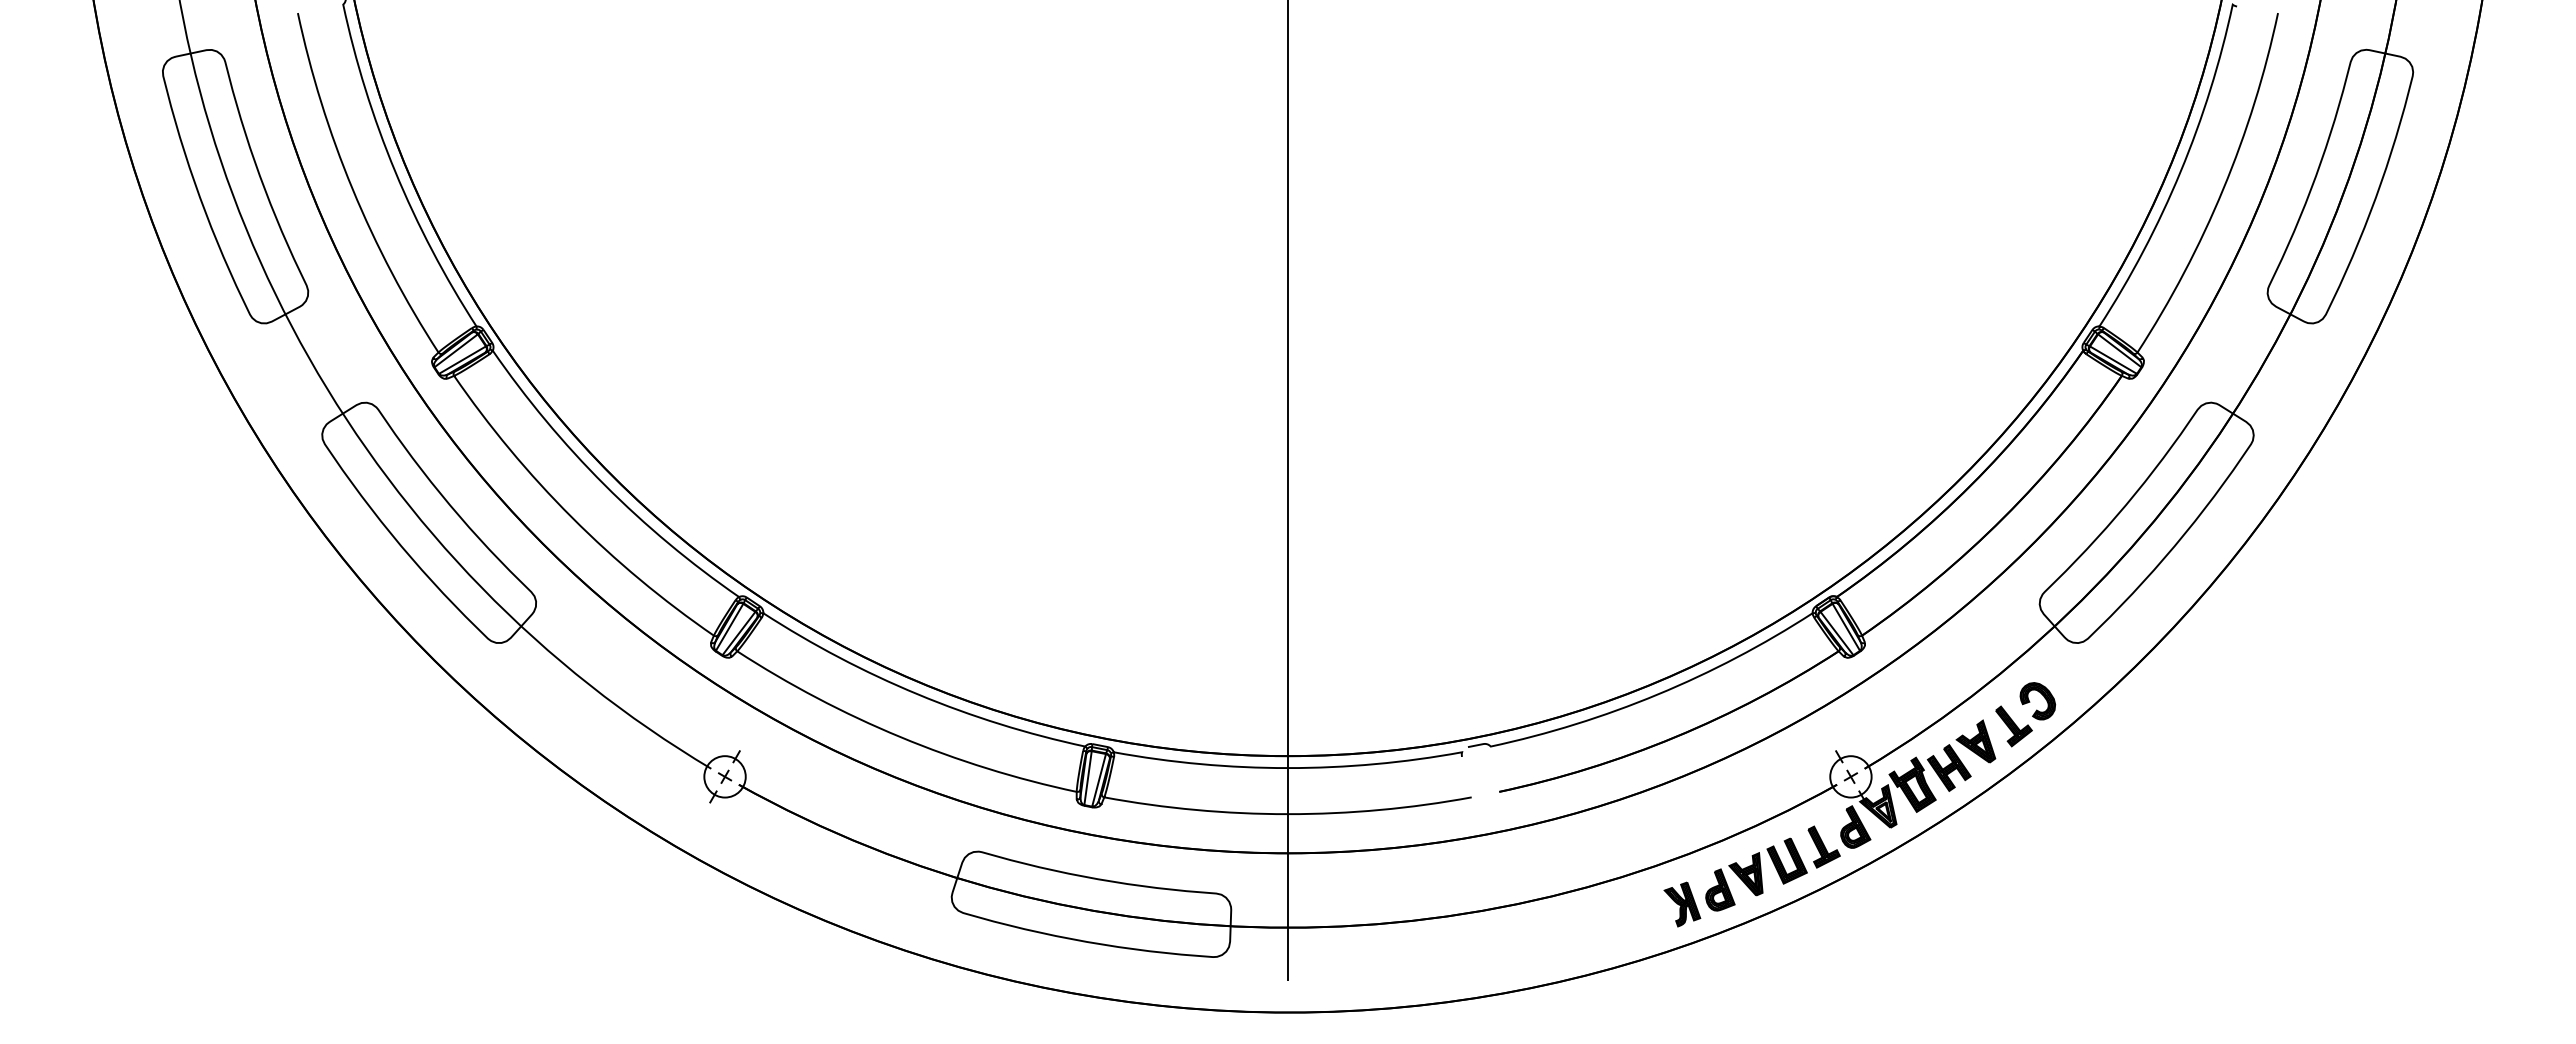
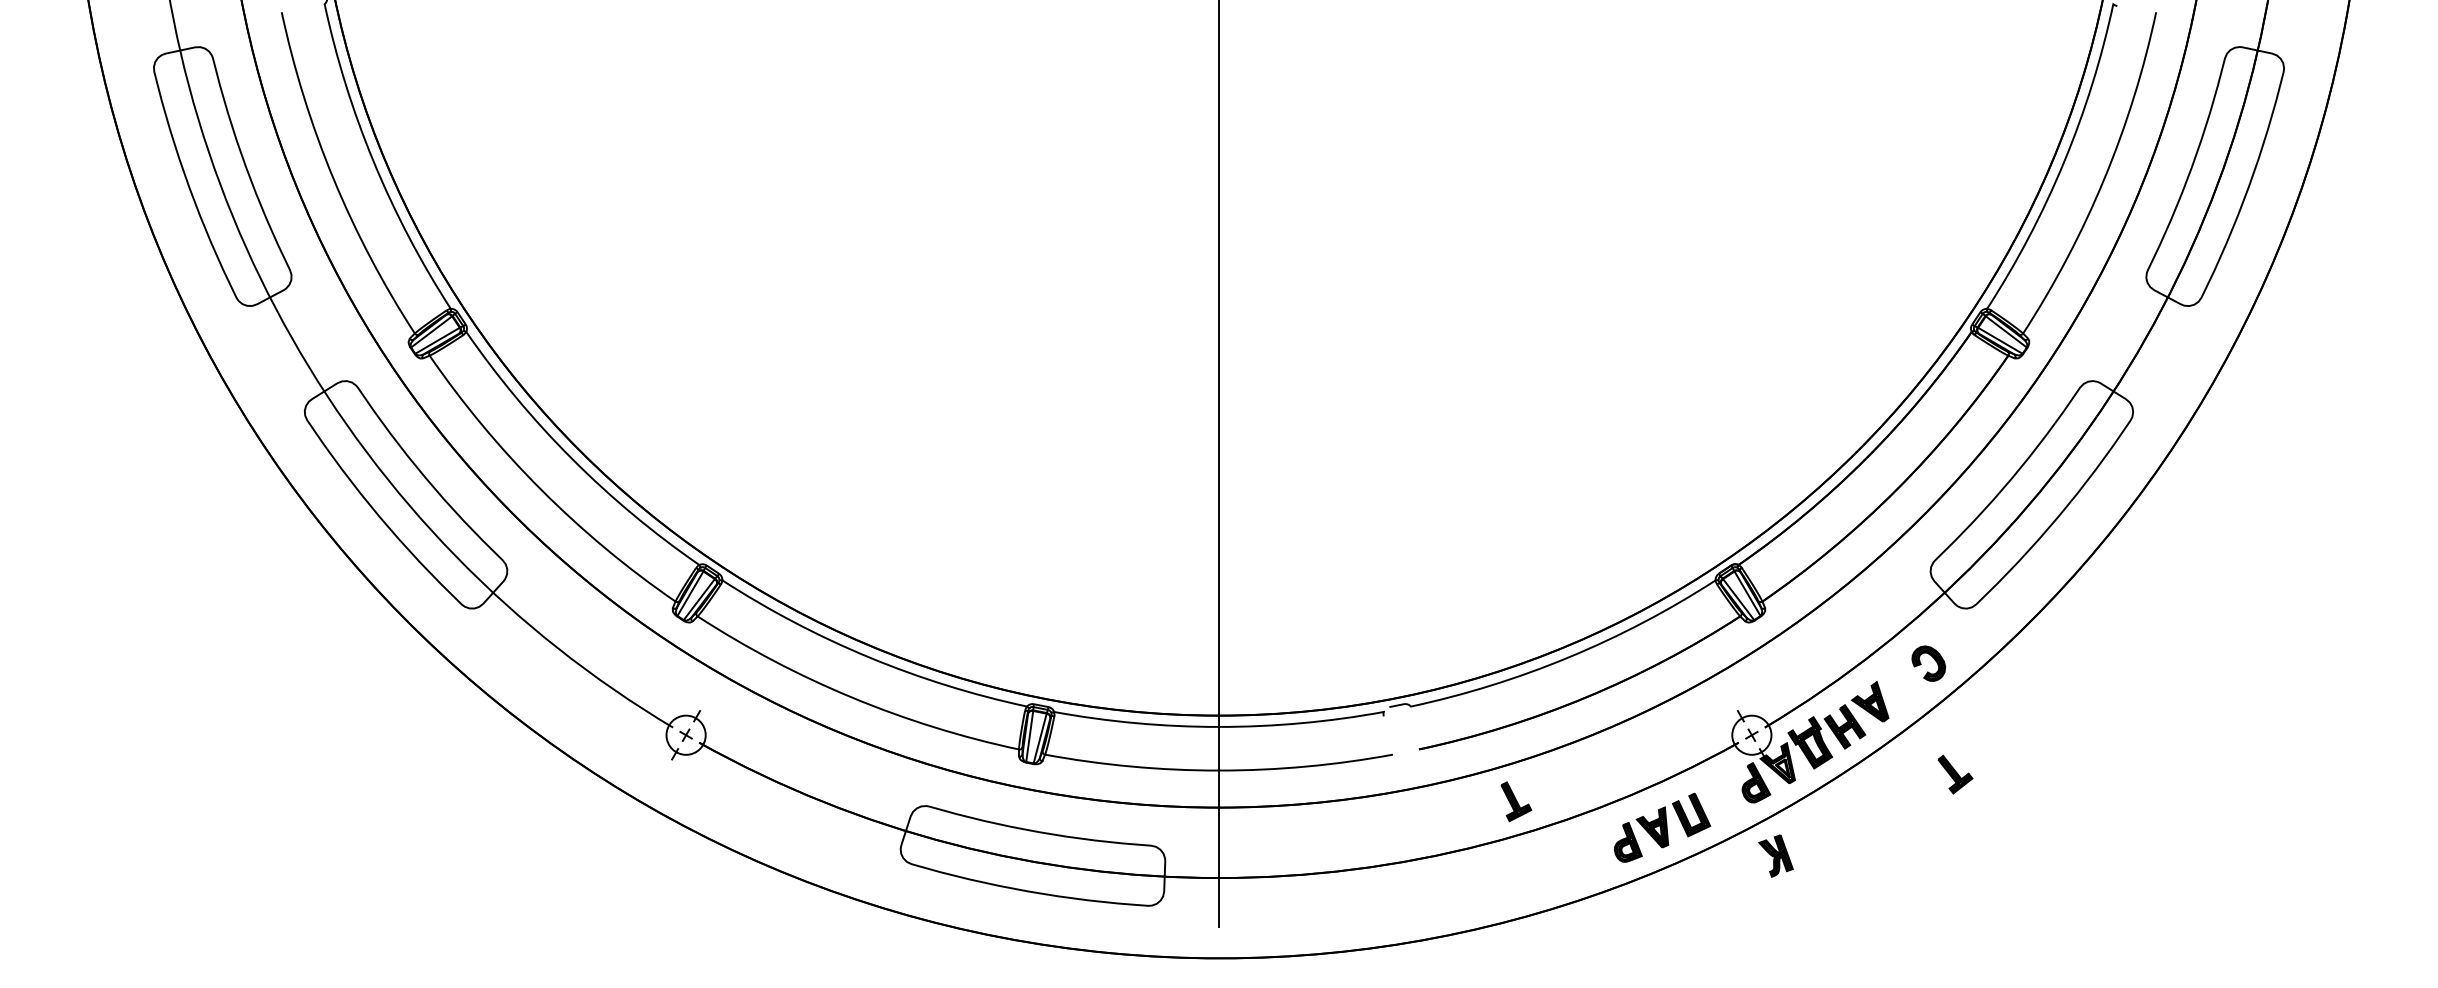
part: (2013, 726) -> (1954, 774), moved
part: (1823, 846) -> (1515, 801), moved
part: (1682, 904) -> (1776, 856), moved

